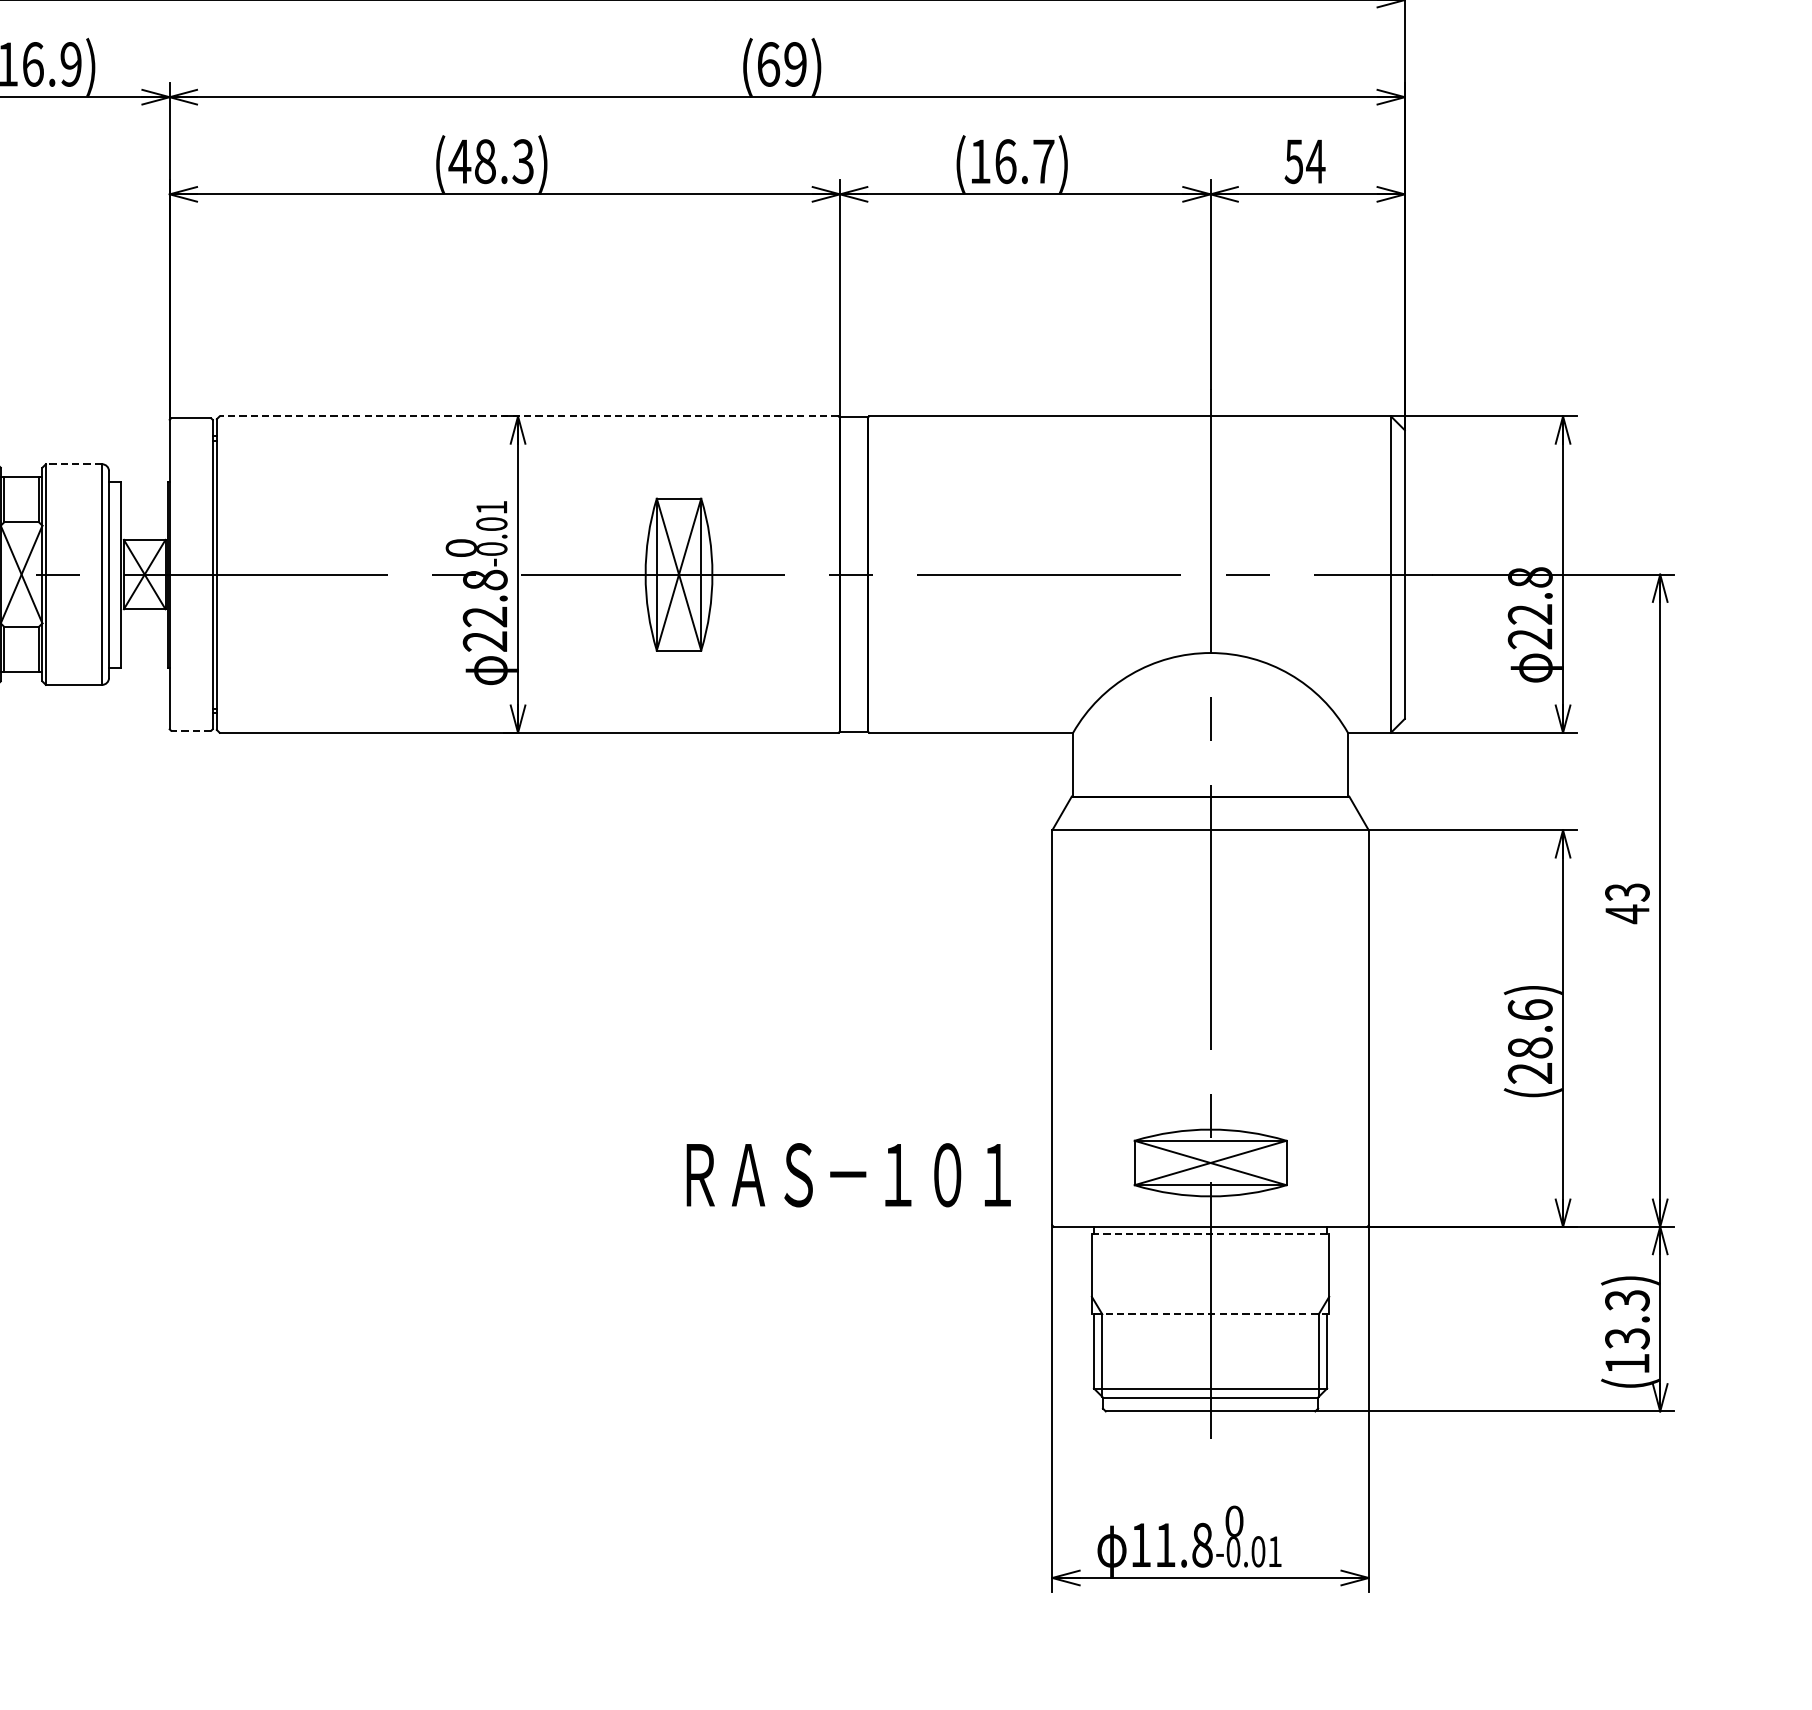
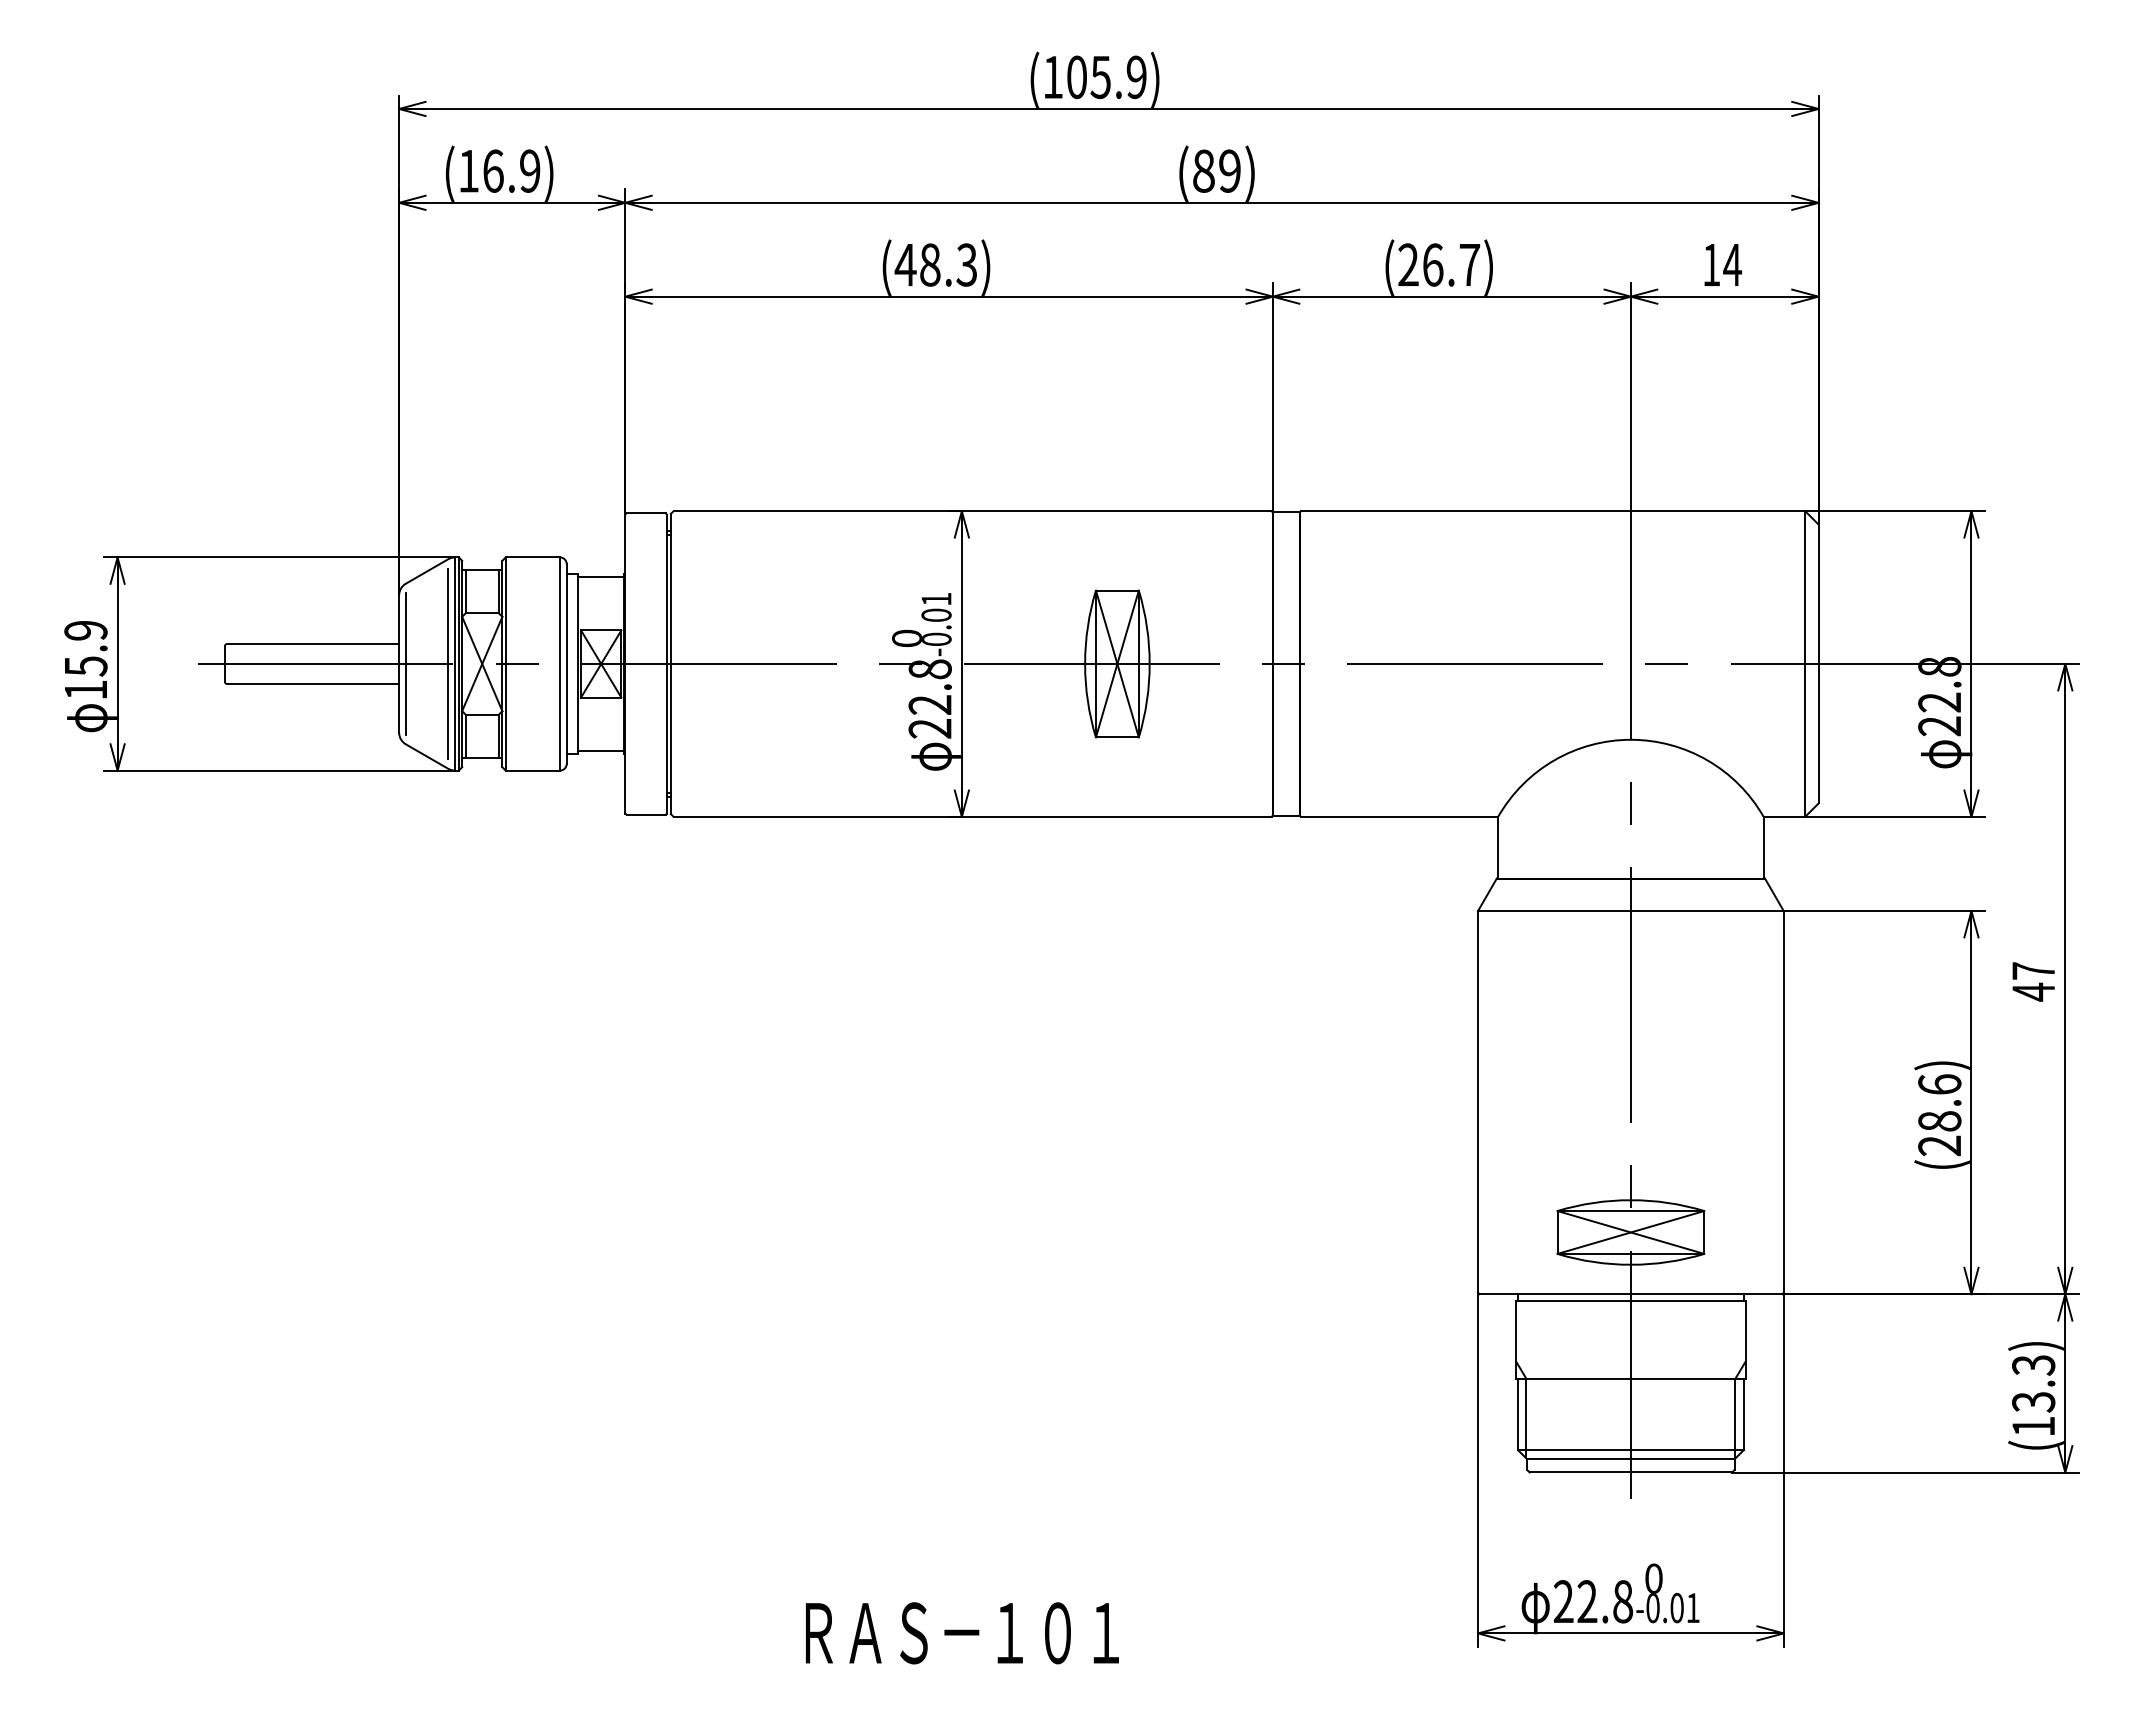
text: (768, 63) -> (1203, 170), (69) -> (89)
text: (980, 161) -> (1408, 264), (16.7) -> (26.7)
text: (1293, 162) -> (1711, 265), 54 -> 14
line: (529, 416) -> (972, 511), dashed -> solid
line: (73, 464) -> (532, 557), dashed -> solid
line: (145, 483) -> (601, 576), added
line: (145, 665) -> (601, 751), added
line: (190, 730) -> (645, 814), dashed -> solid
text: (1627, 892) -> (2033, 971), 43 -> 47
text: (848, 1175) -> (962, 1633), moved
line: (1210, 1233) -> (1630, 1300), dashed -> solid
line: (1210, 1314) -> (1630, 1378), dashed -> solid
text: (1153, 1544) -> (1575, 1601), 11.8 -> 22.8

